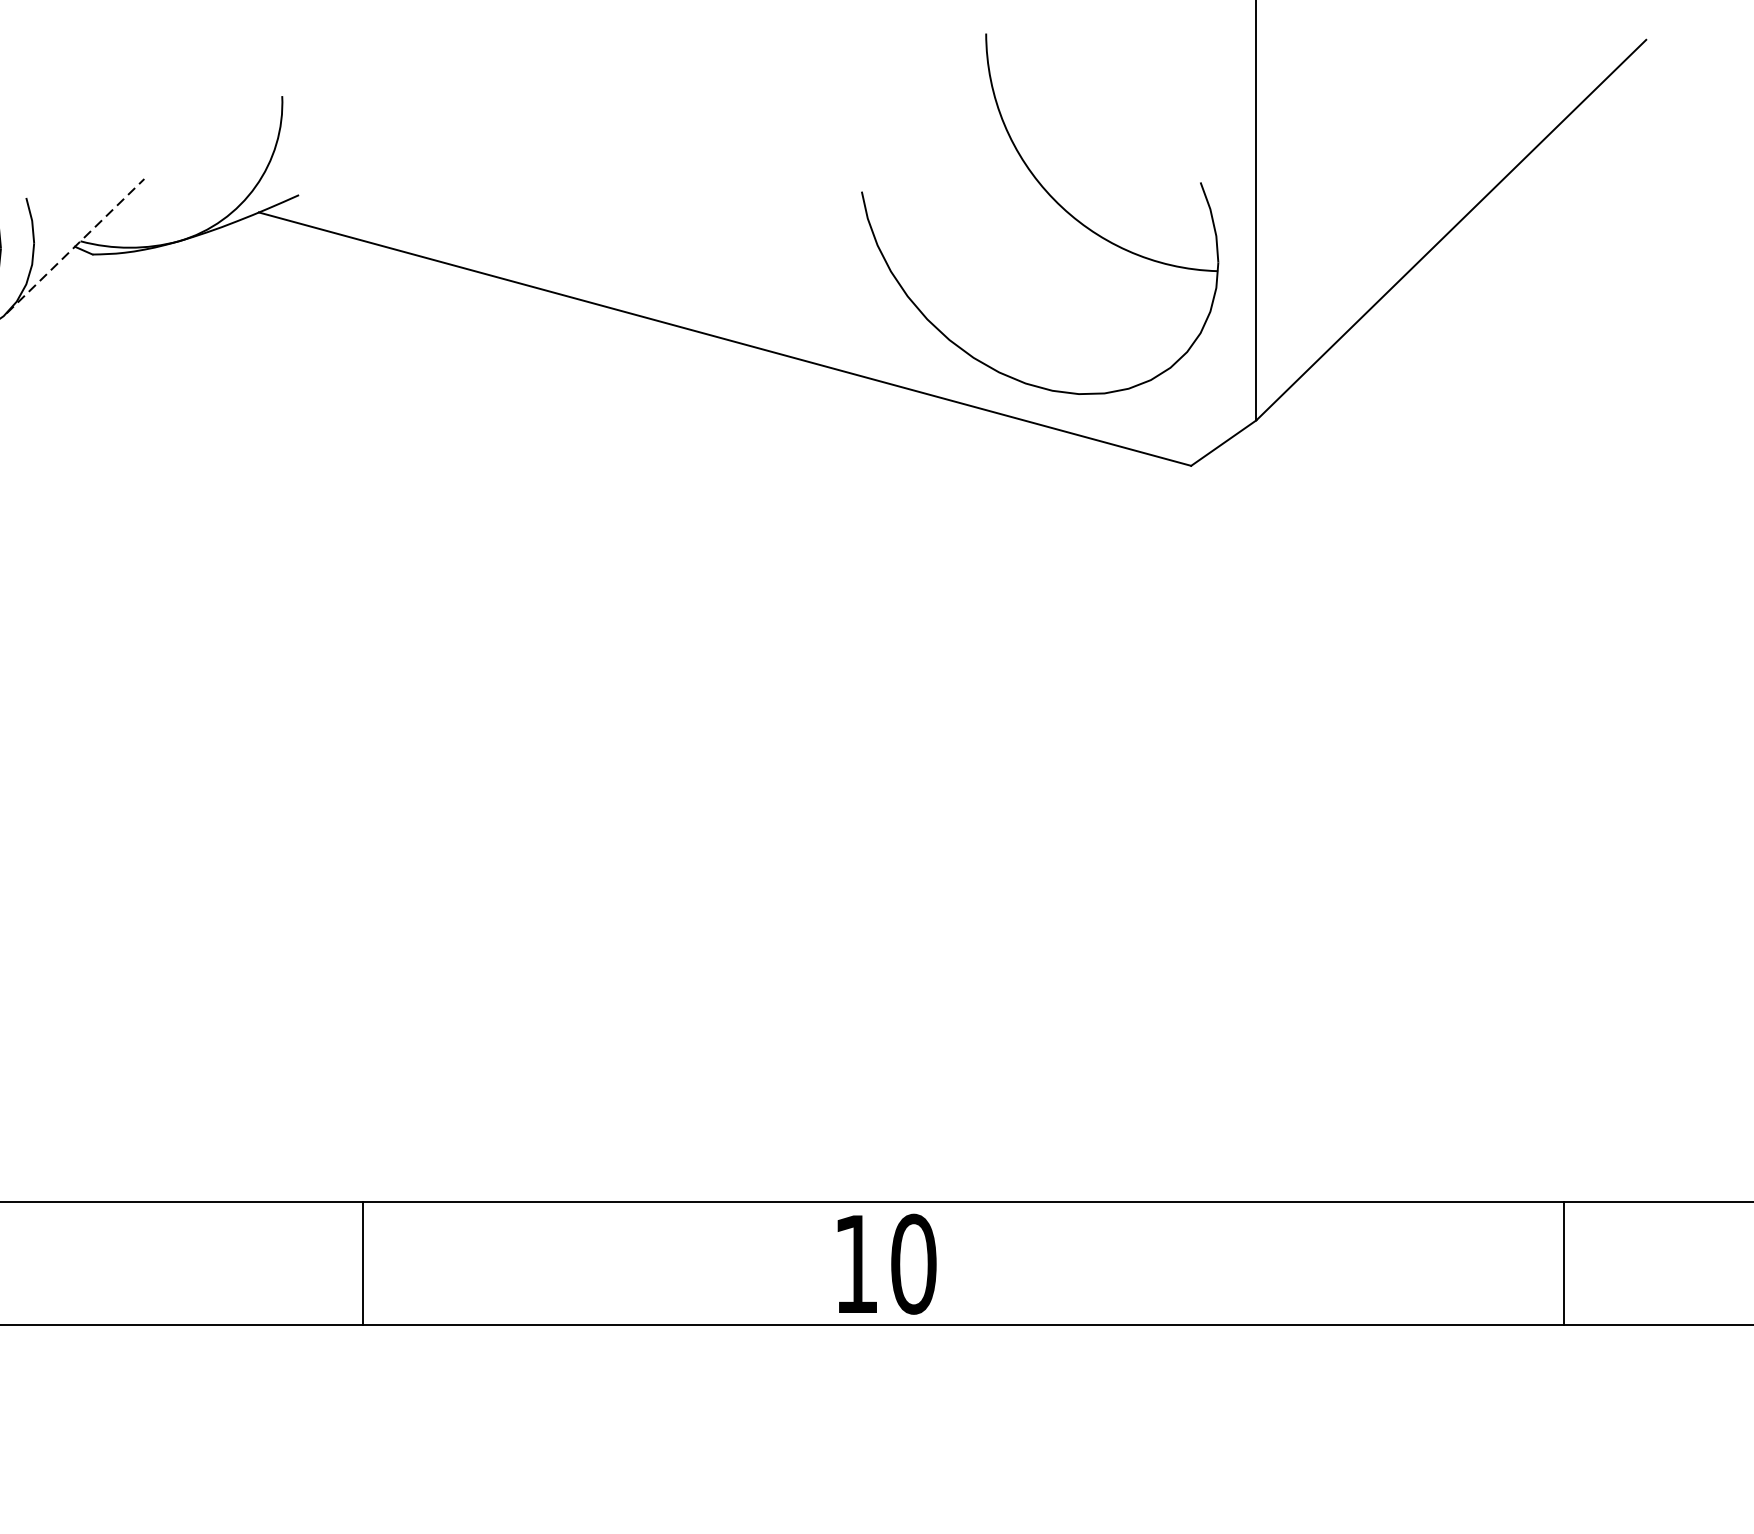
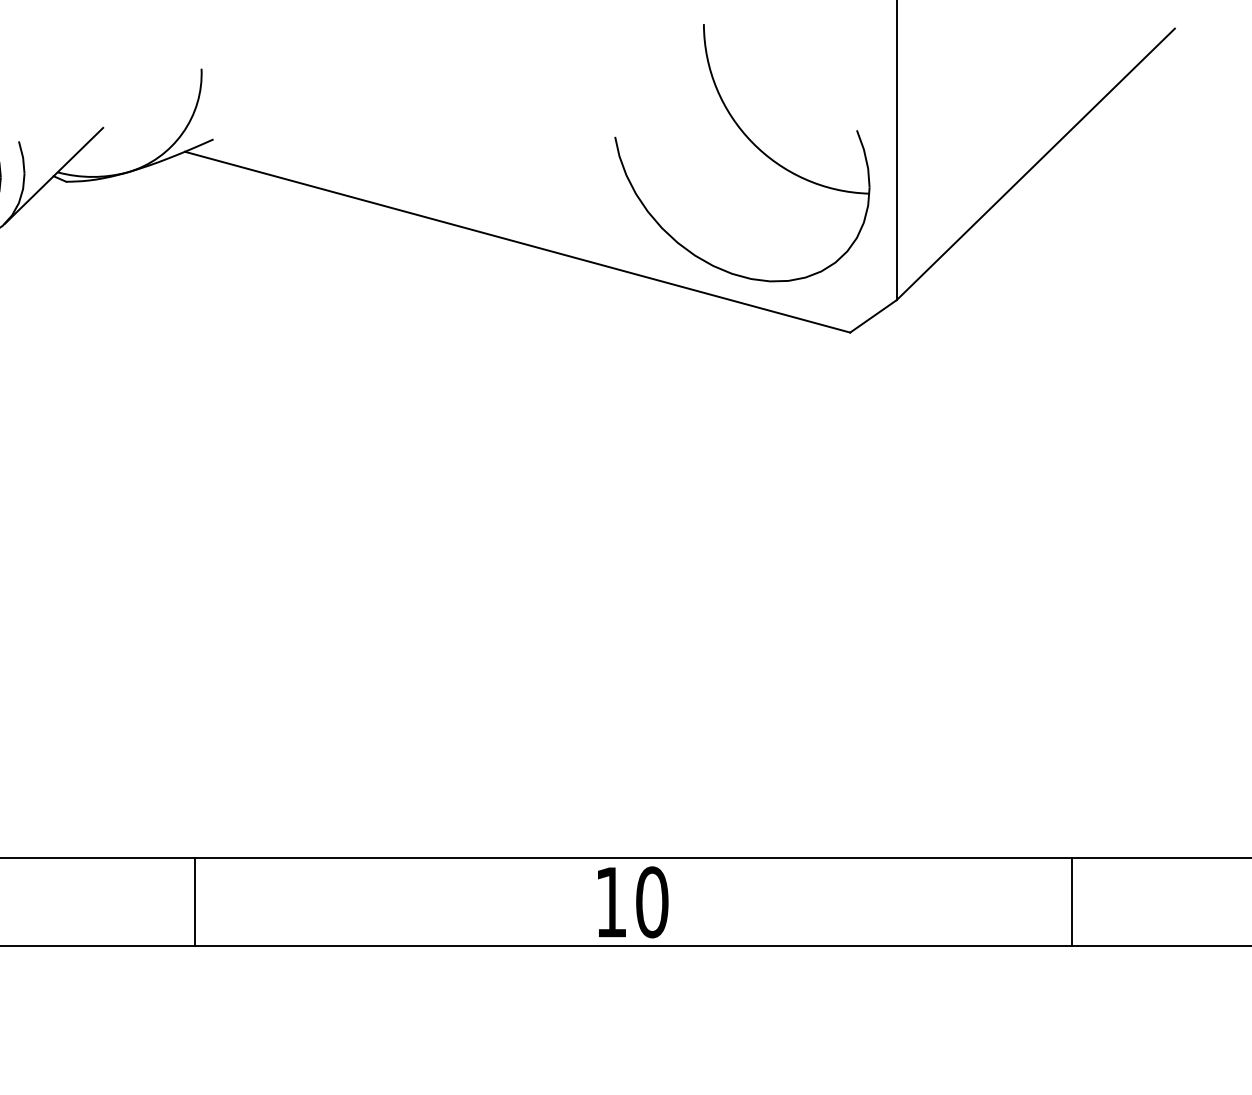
line: (76, 245) -> (54, 175), dashed -> solid
line: (362, 1263) -> (194, 901), moved
line: (1564, 1263) -> (1071, 901), moved

